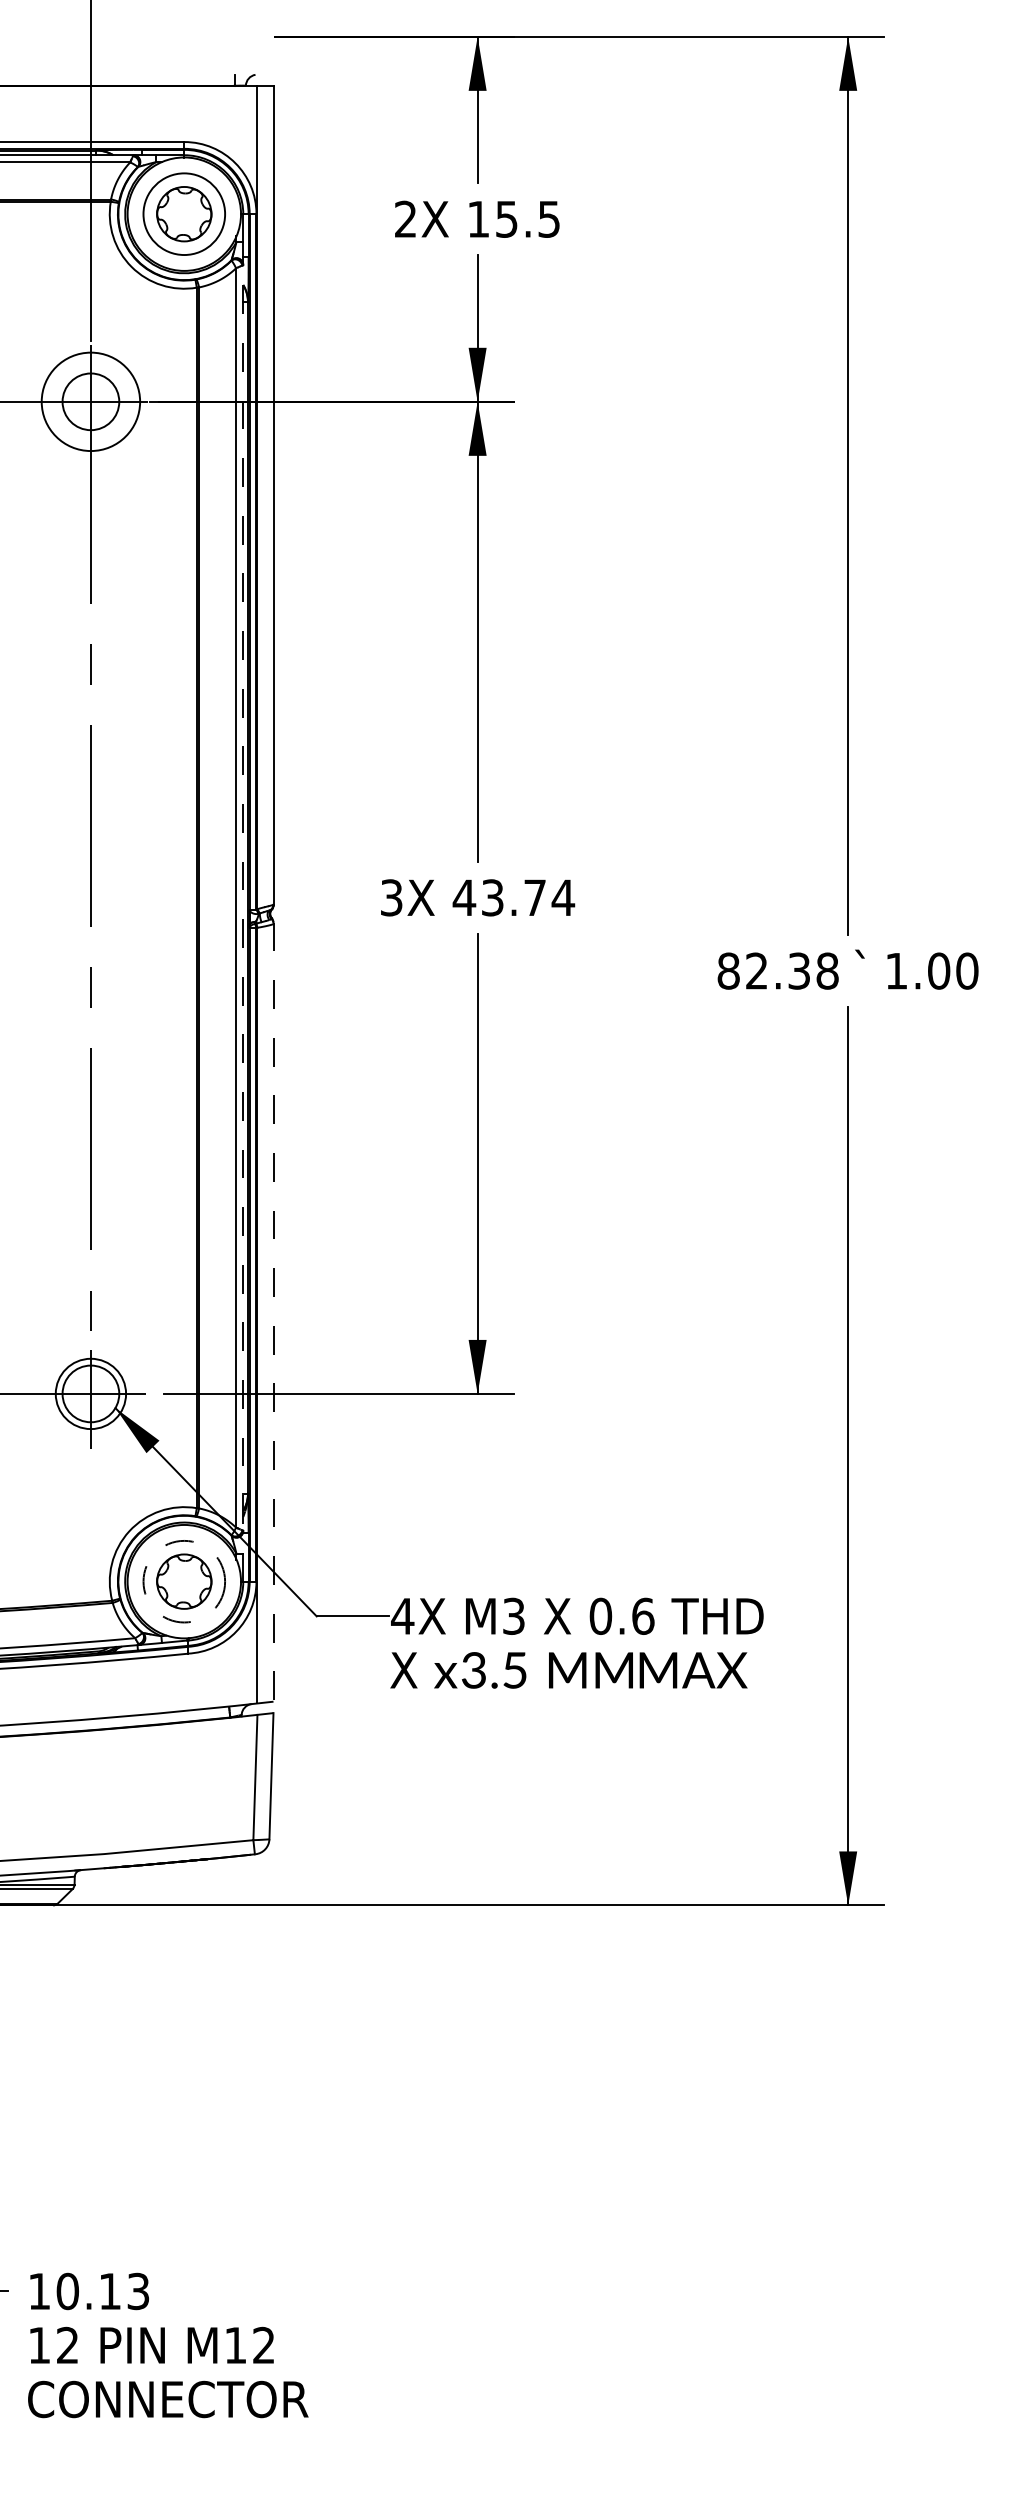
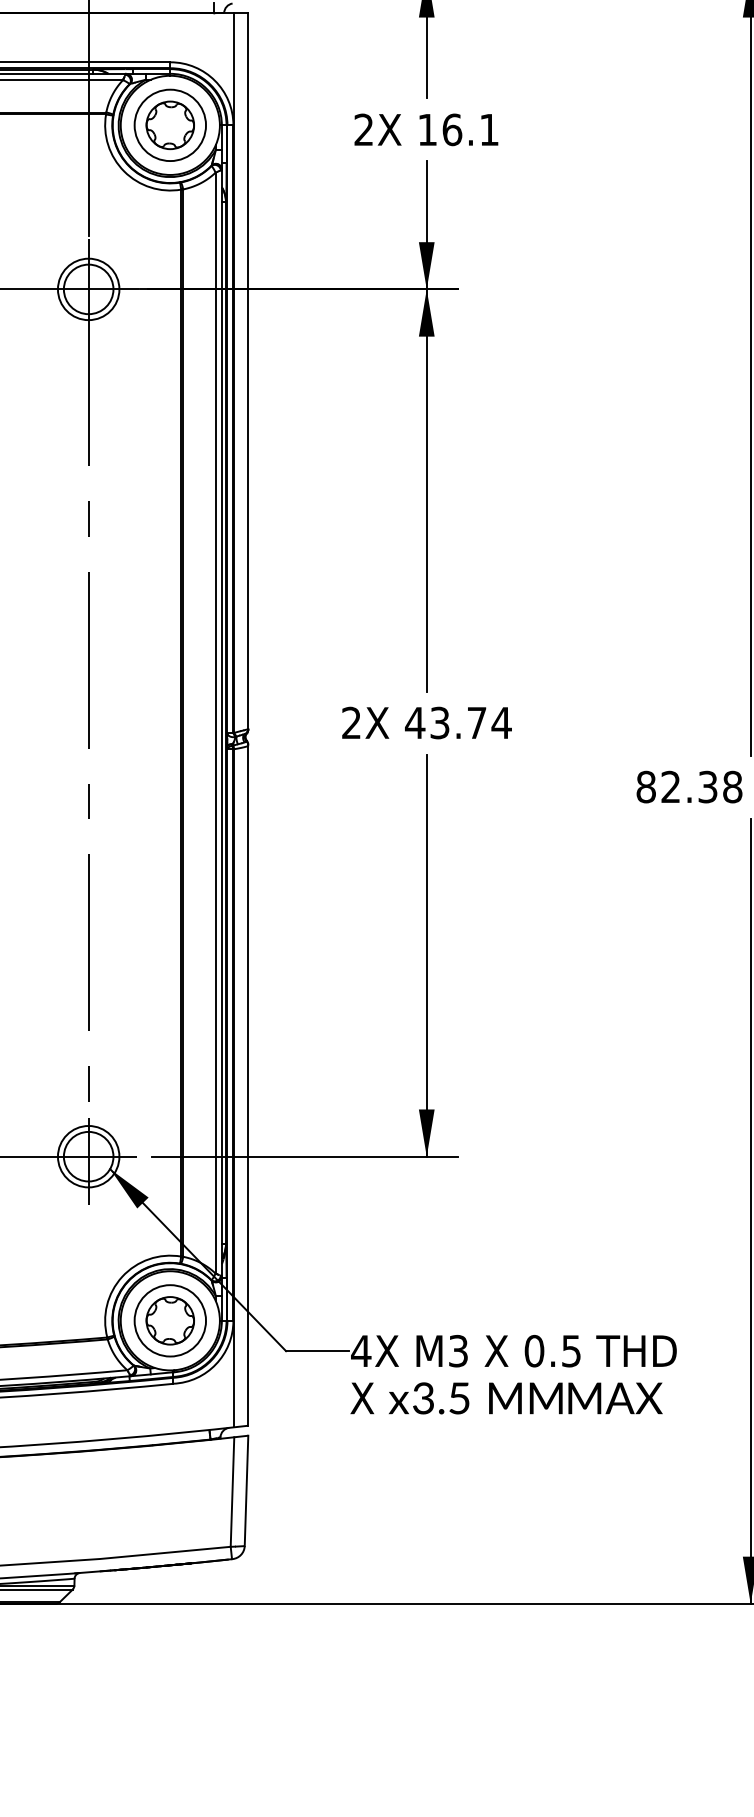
text: (527, 218) -> (470, 129), 15.5 -> 16.1
circle: (90, 401) -> (88, 289), size x0.71
text: (391, 897) -> (351, 722), 3X -> 2X
line: (243, 923) -> (222, 745), dashed -> solid
line: (273, 1312) -> (248, 1085), dashed -> solid
circle: (184, 1581) -> (170, 1320), dashed -> solid
text: (643, 1615) -> (571, 1350), 0.6 -> 0.5

